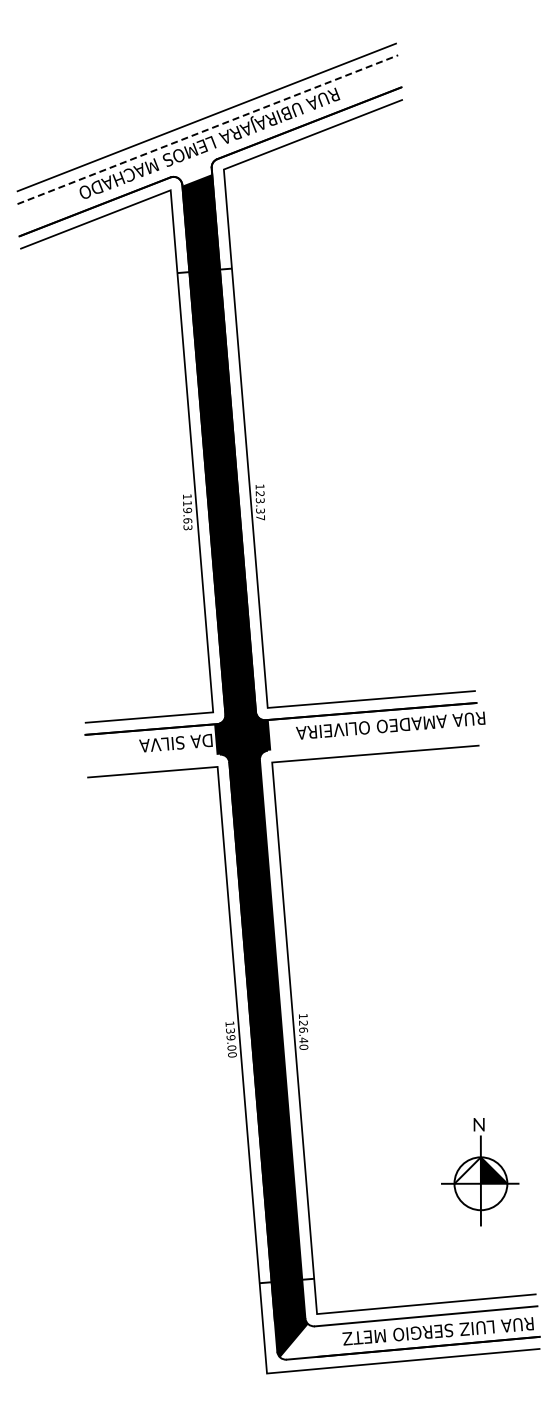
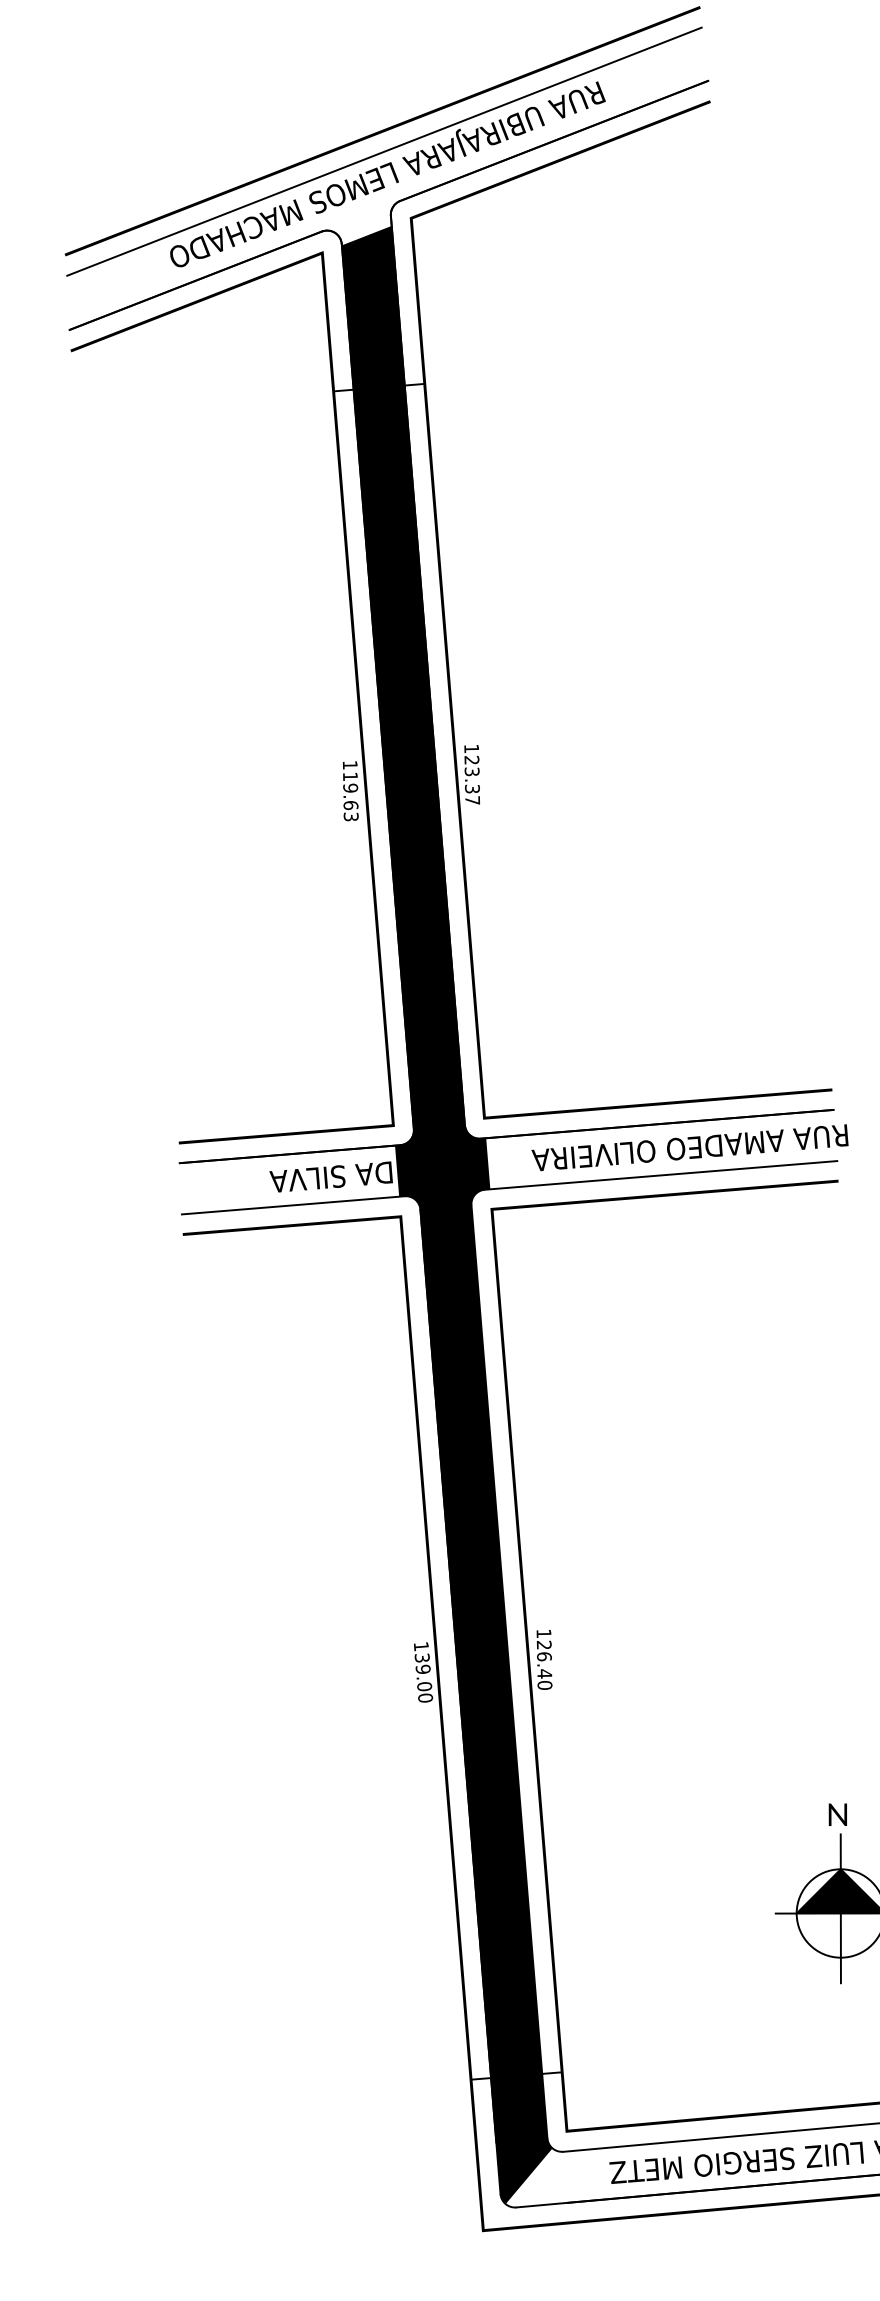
line: (208, 129) -> (385, 151), dashed -> solid
line: (372, 741) -> (659, 1174), added
line: (152, 759) -> (291, 1204), added
fill: (467, 1170) -> (818, 1891), added

